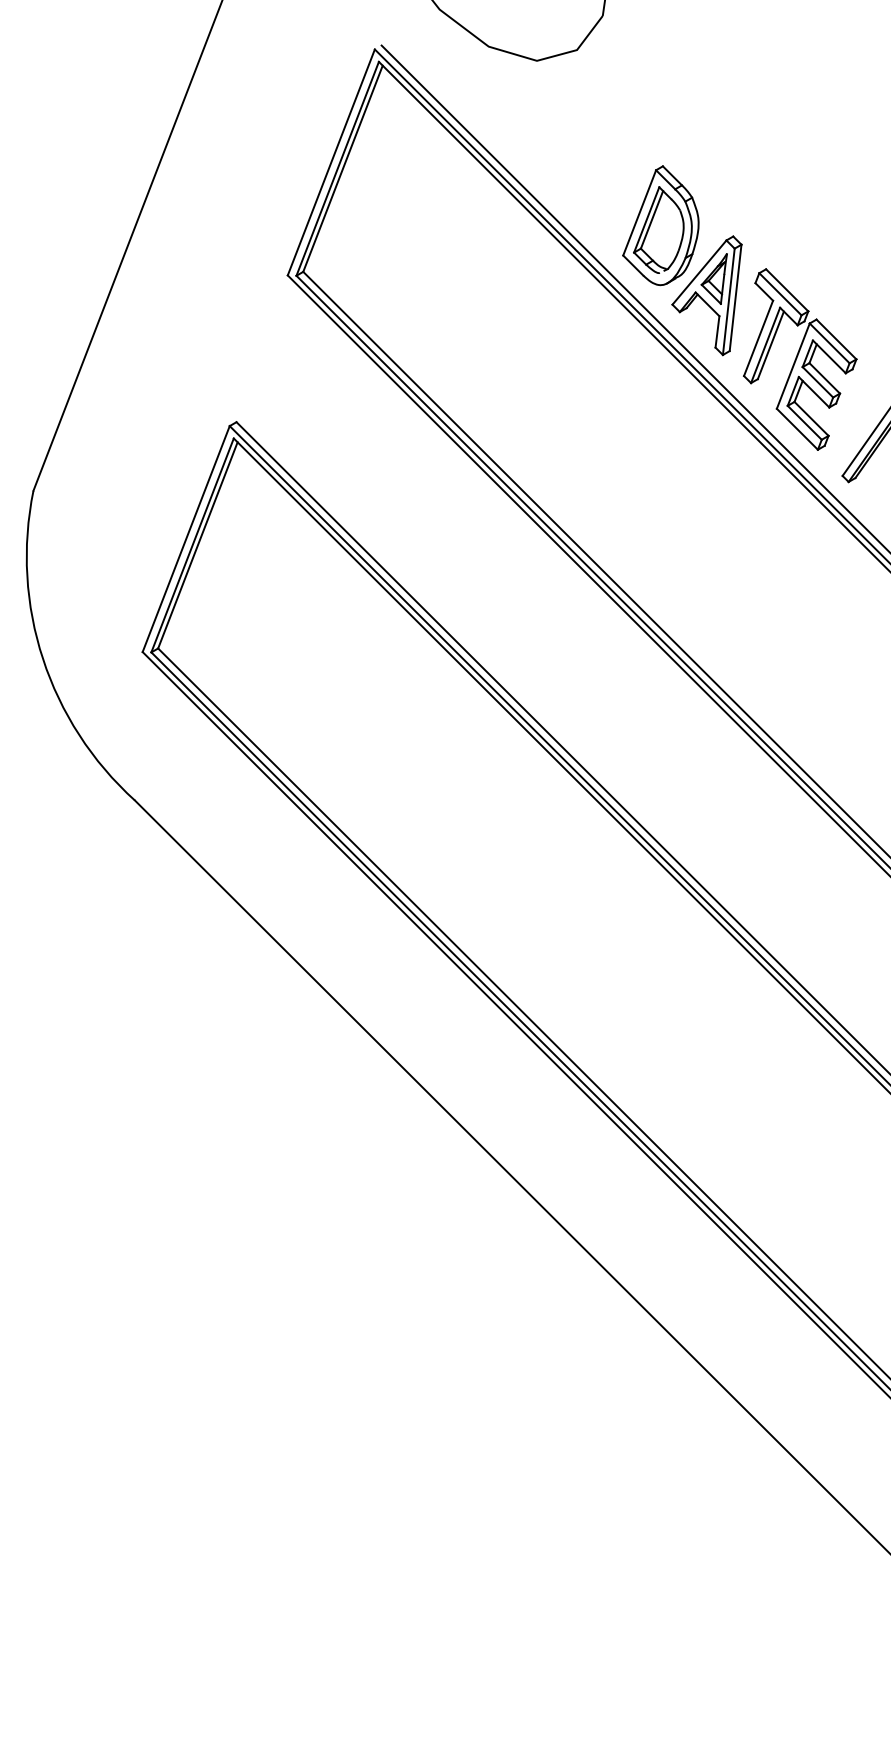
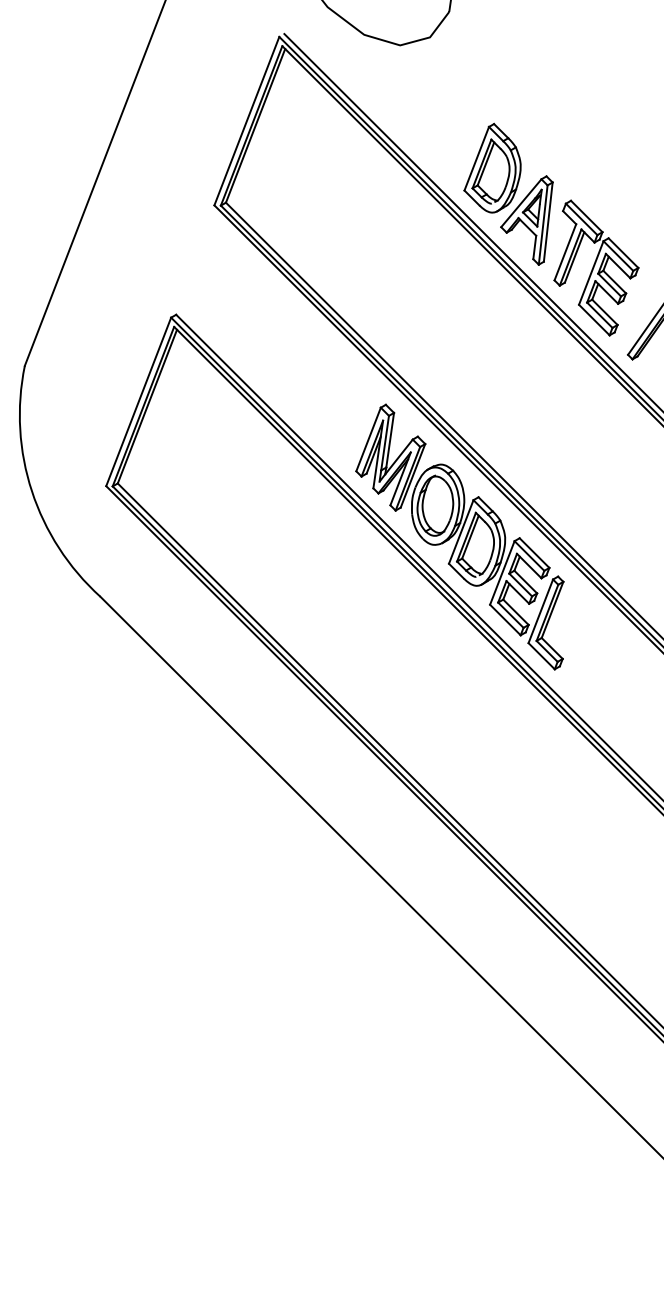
part: (616, 719) -> (459, 536), added

